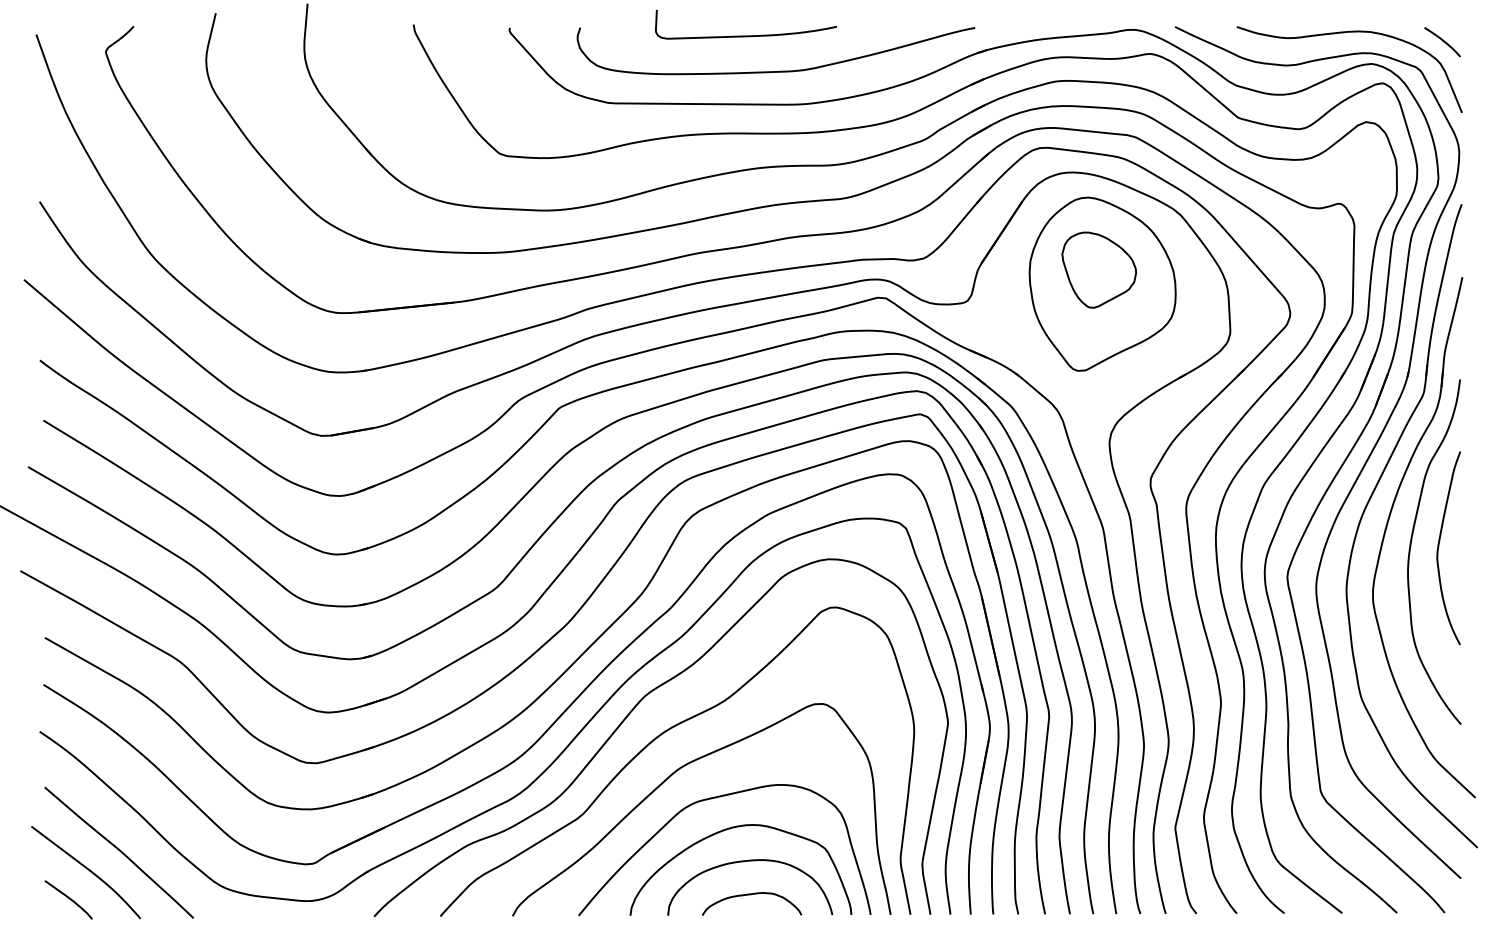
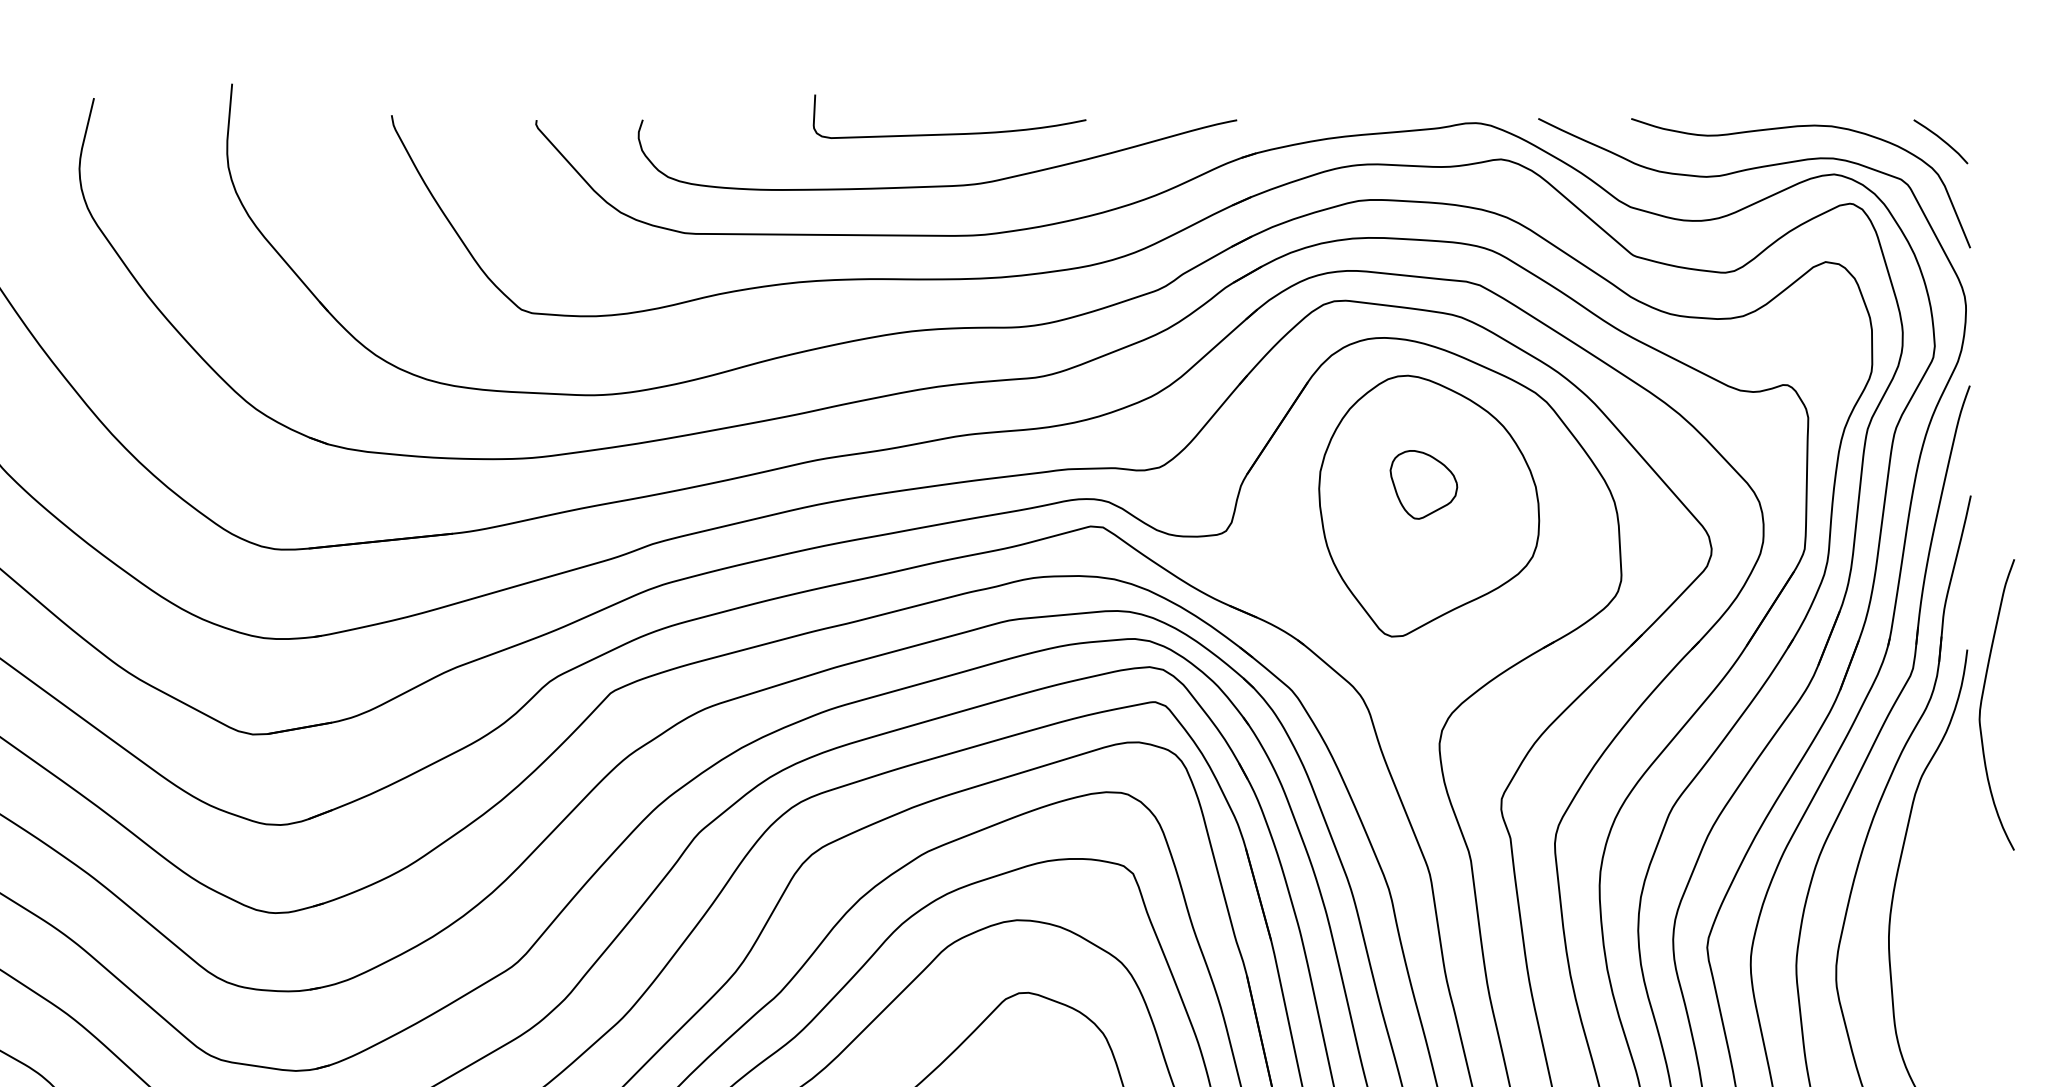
curve: (745, 35) -> (948, 133), moved
part: (1098, 269) -> (1422, 483), size x0.6
curve: (1439, 547) -> (1983, 703), moved

